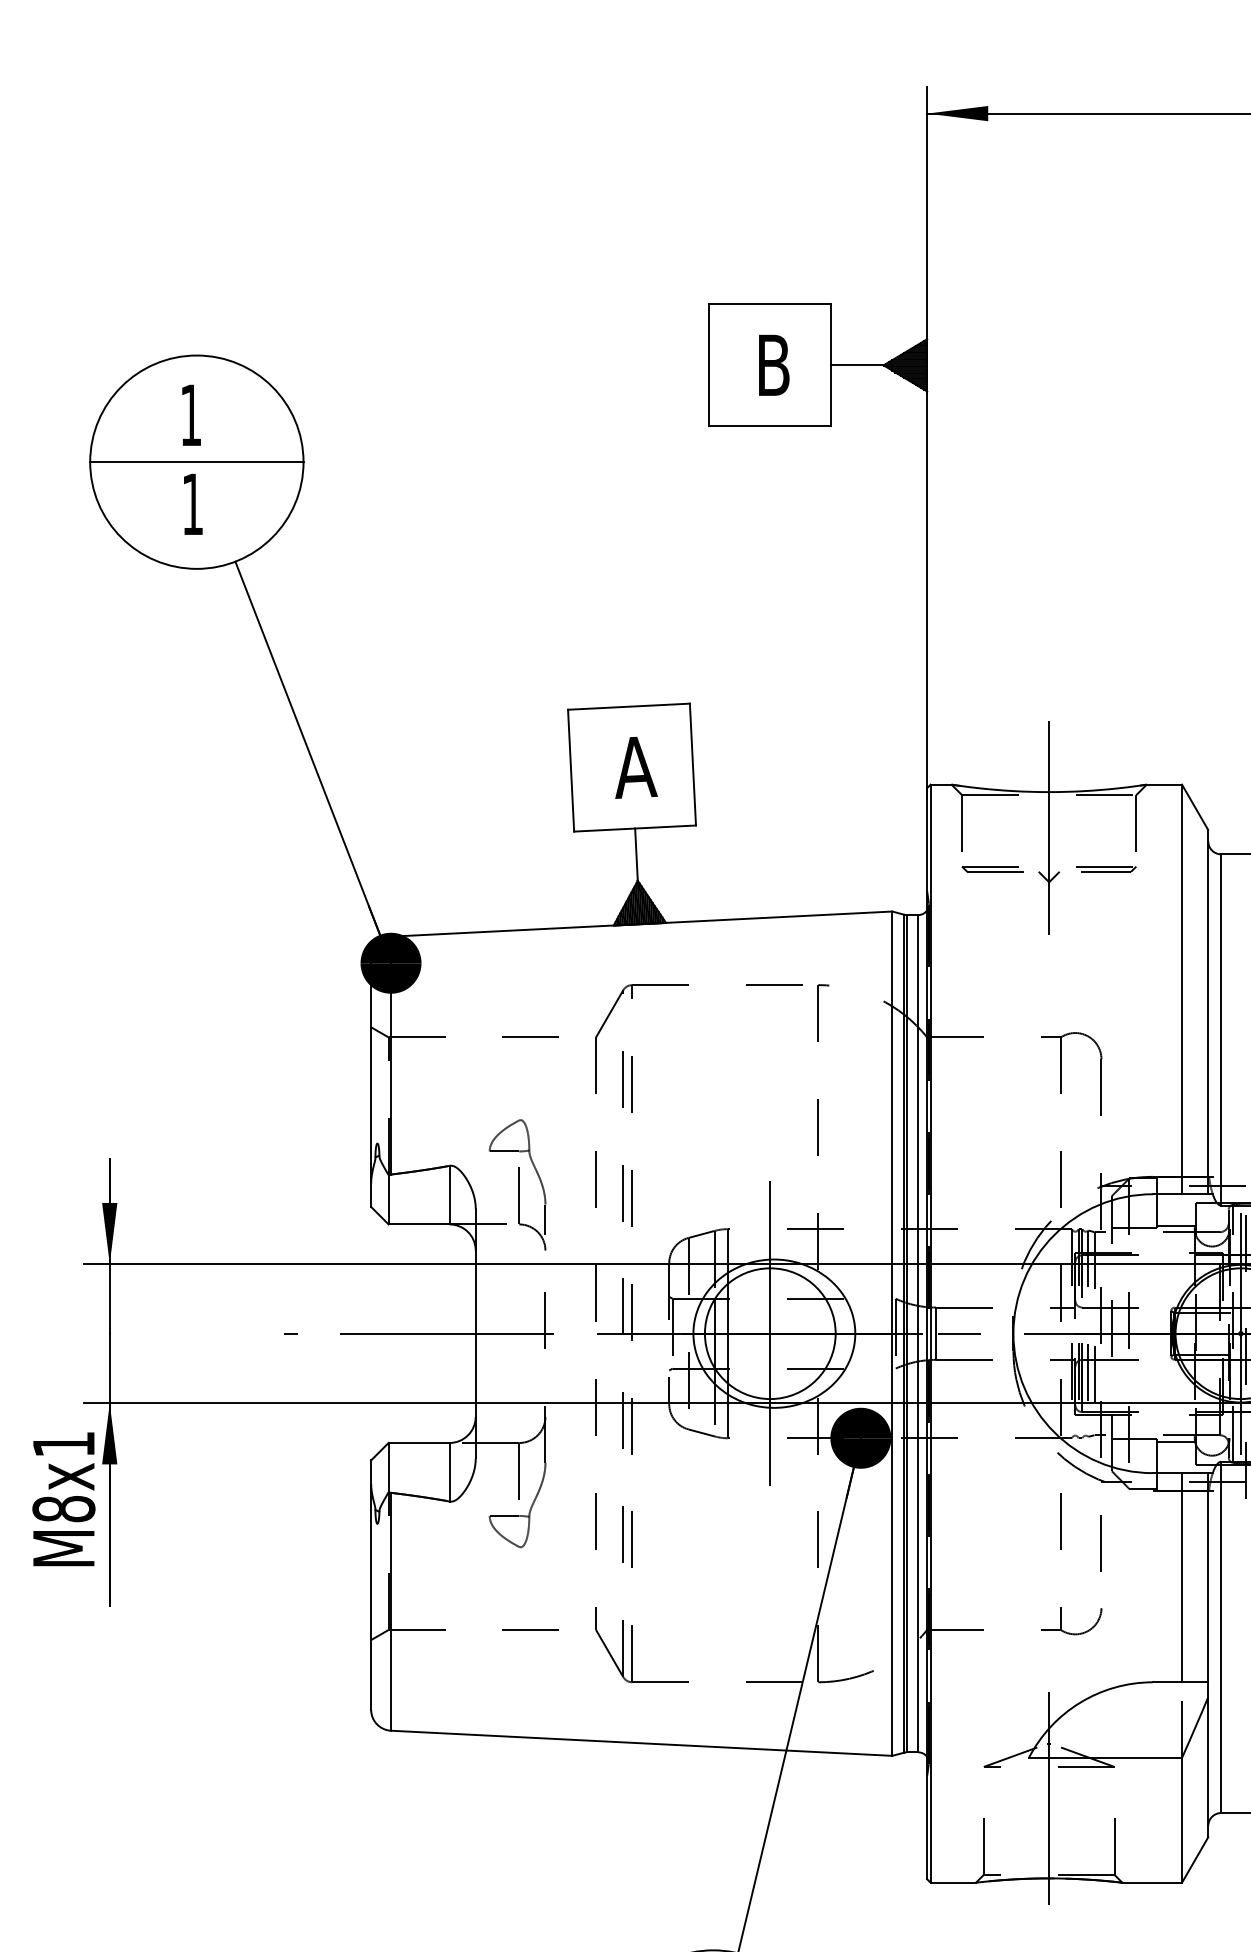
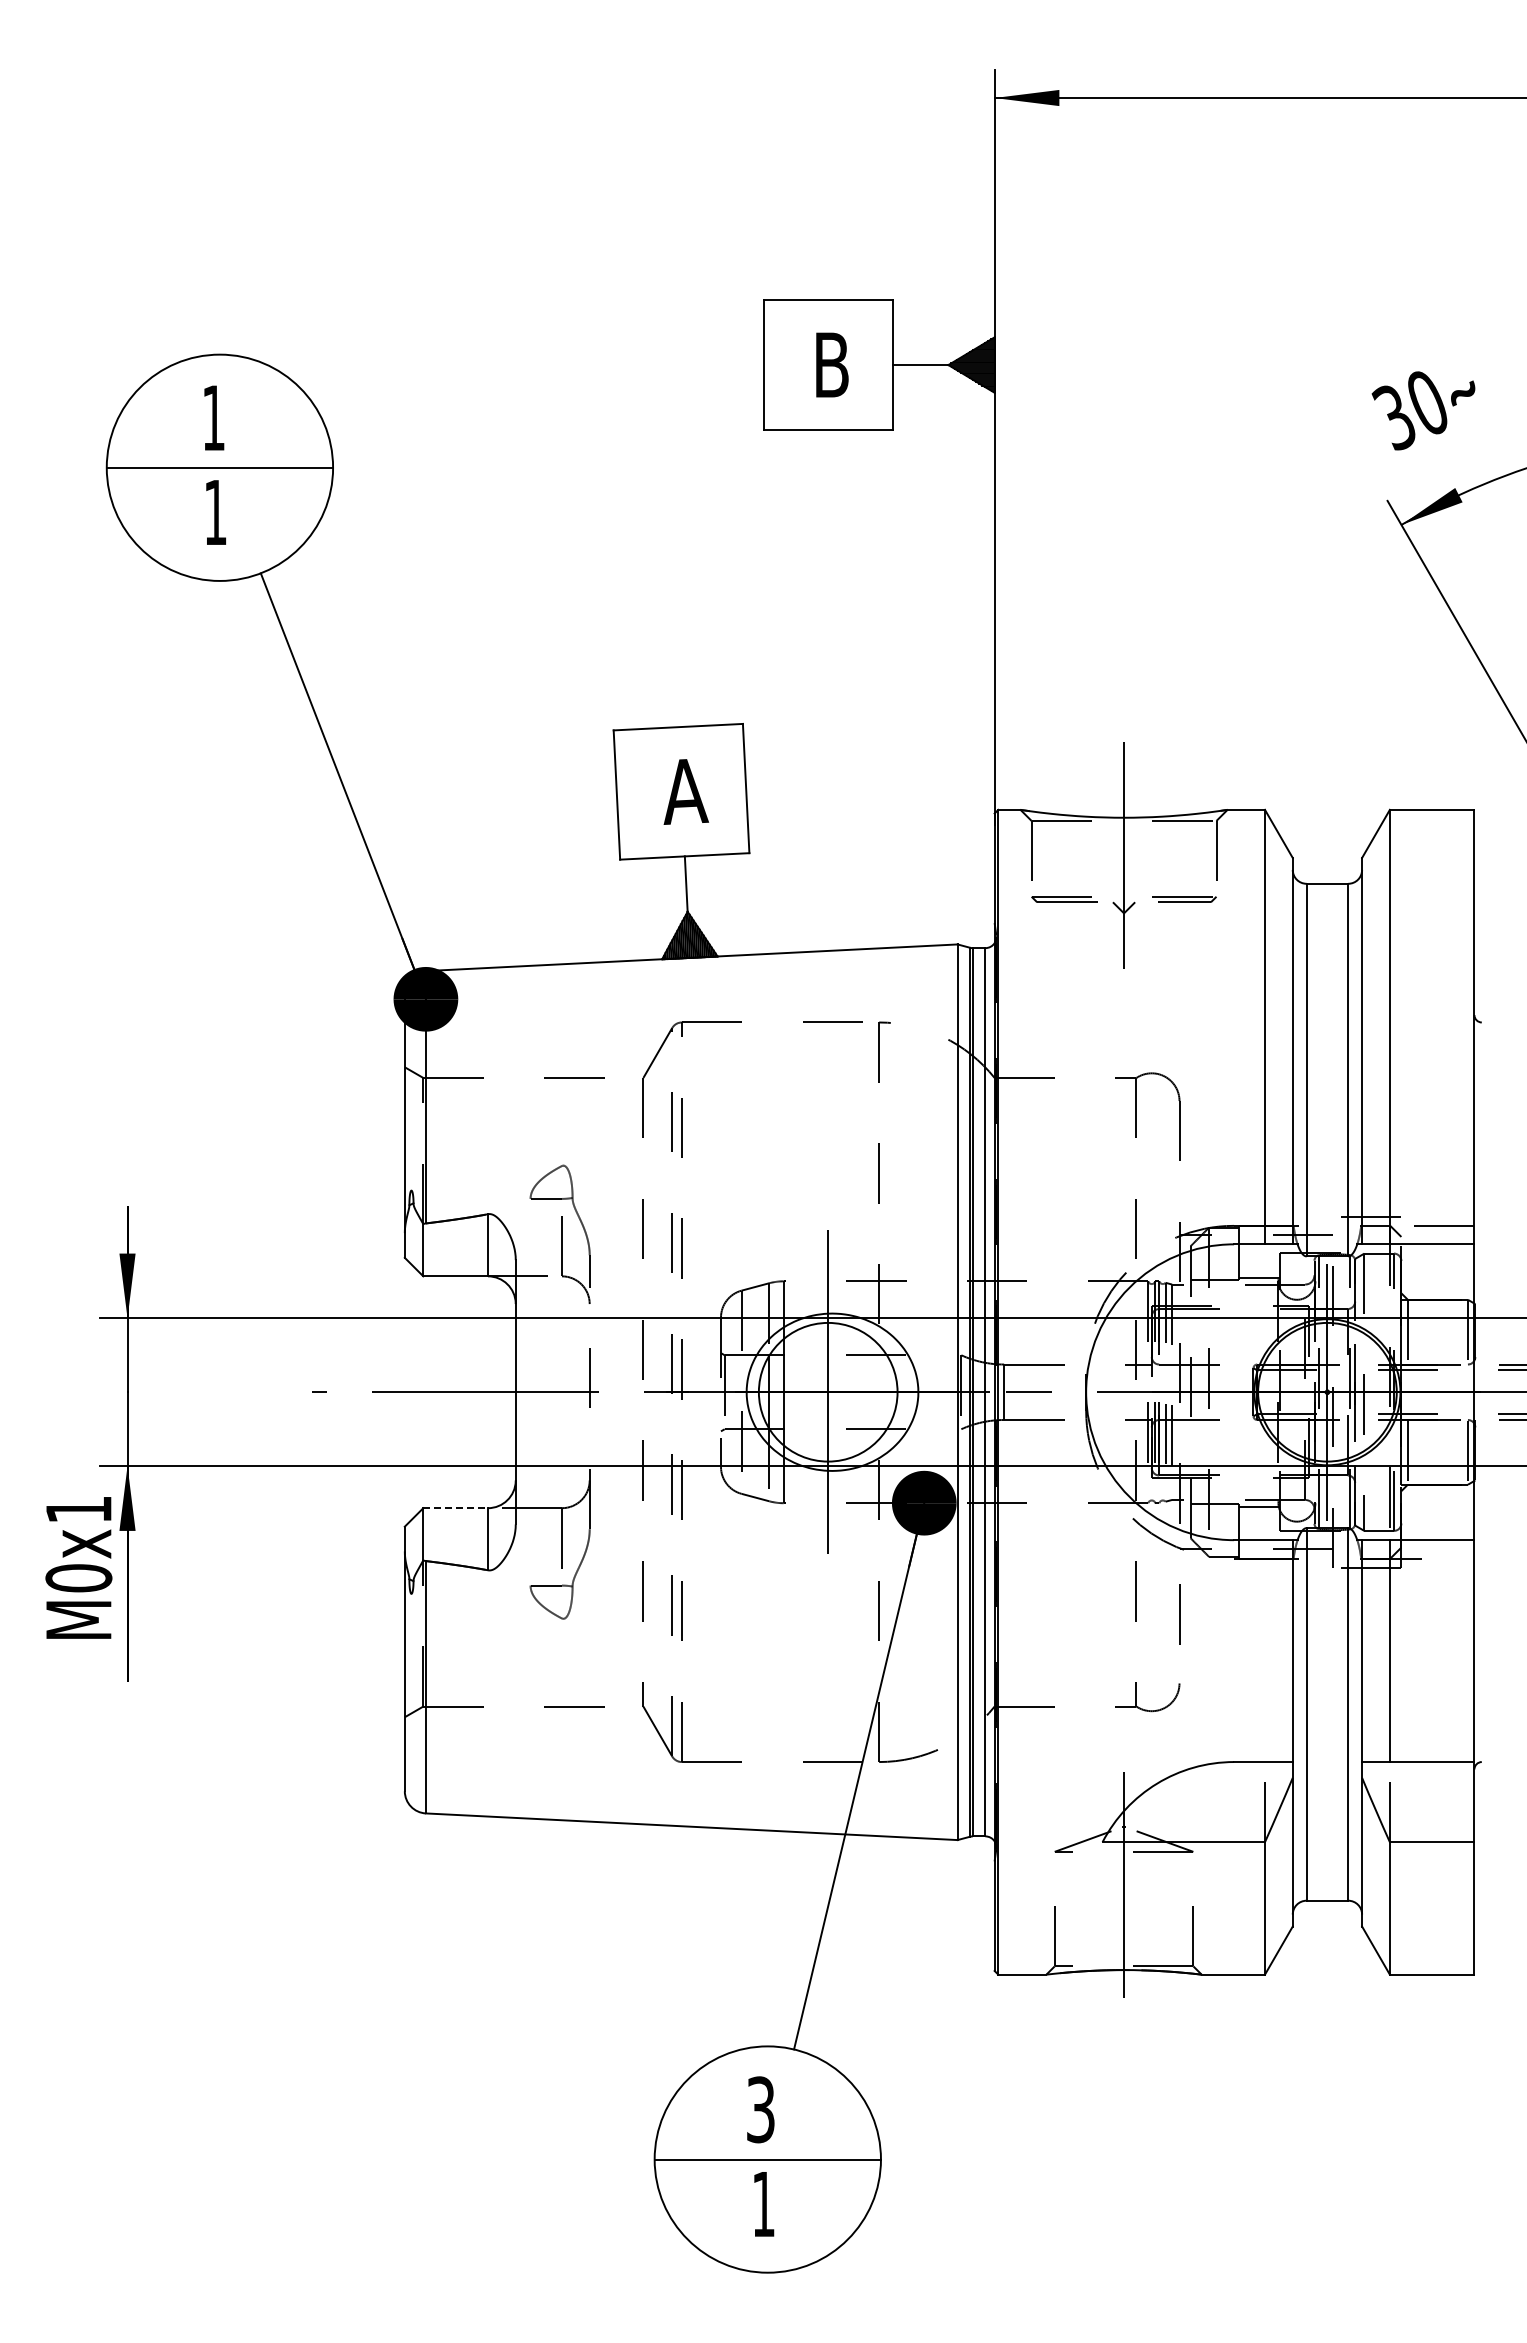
line: (419, 1443) -> (456, 1508), solid -> dashed
text: (63, 1509) -> (78, 1578), M8x1 -> M0x1
line: (1181, 1578) -> (1264, 1651), removed

